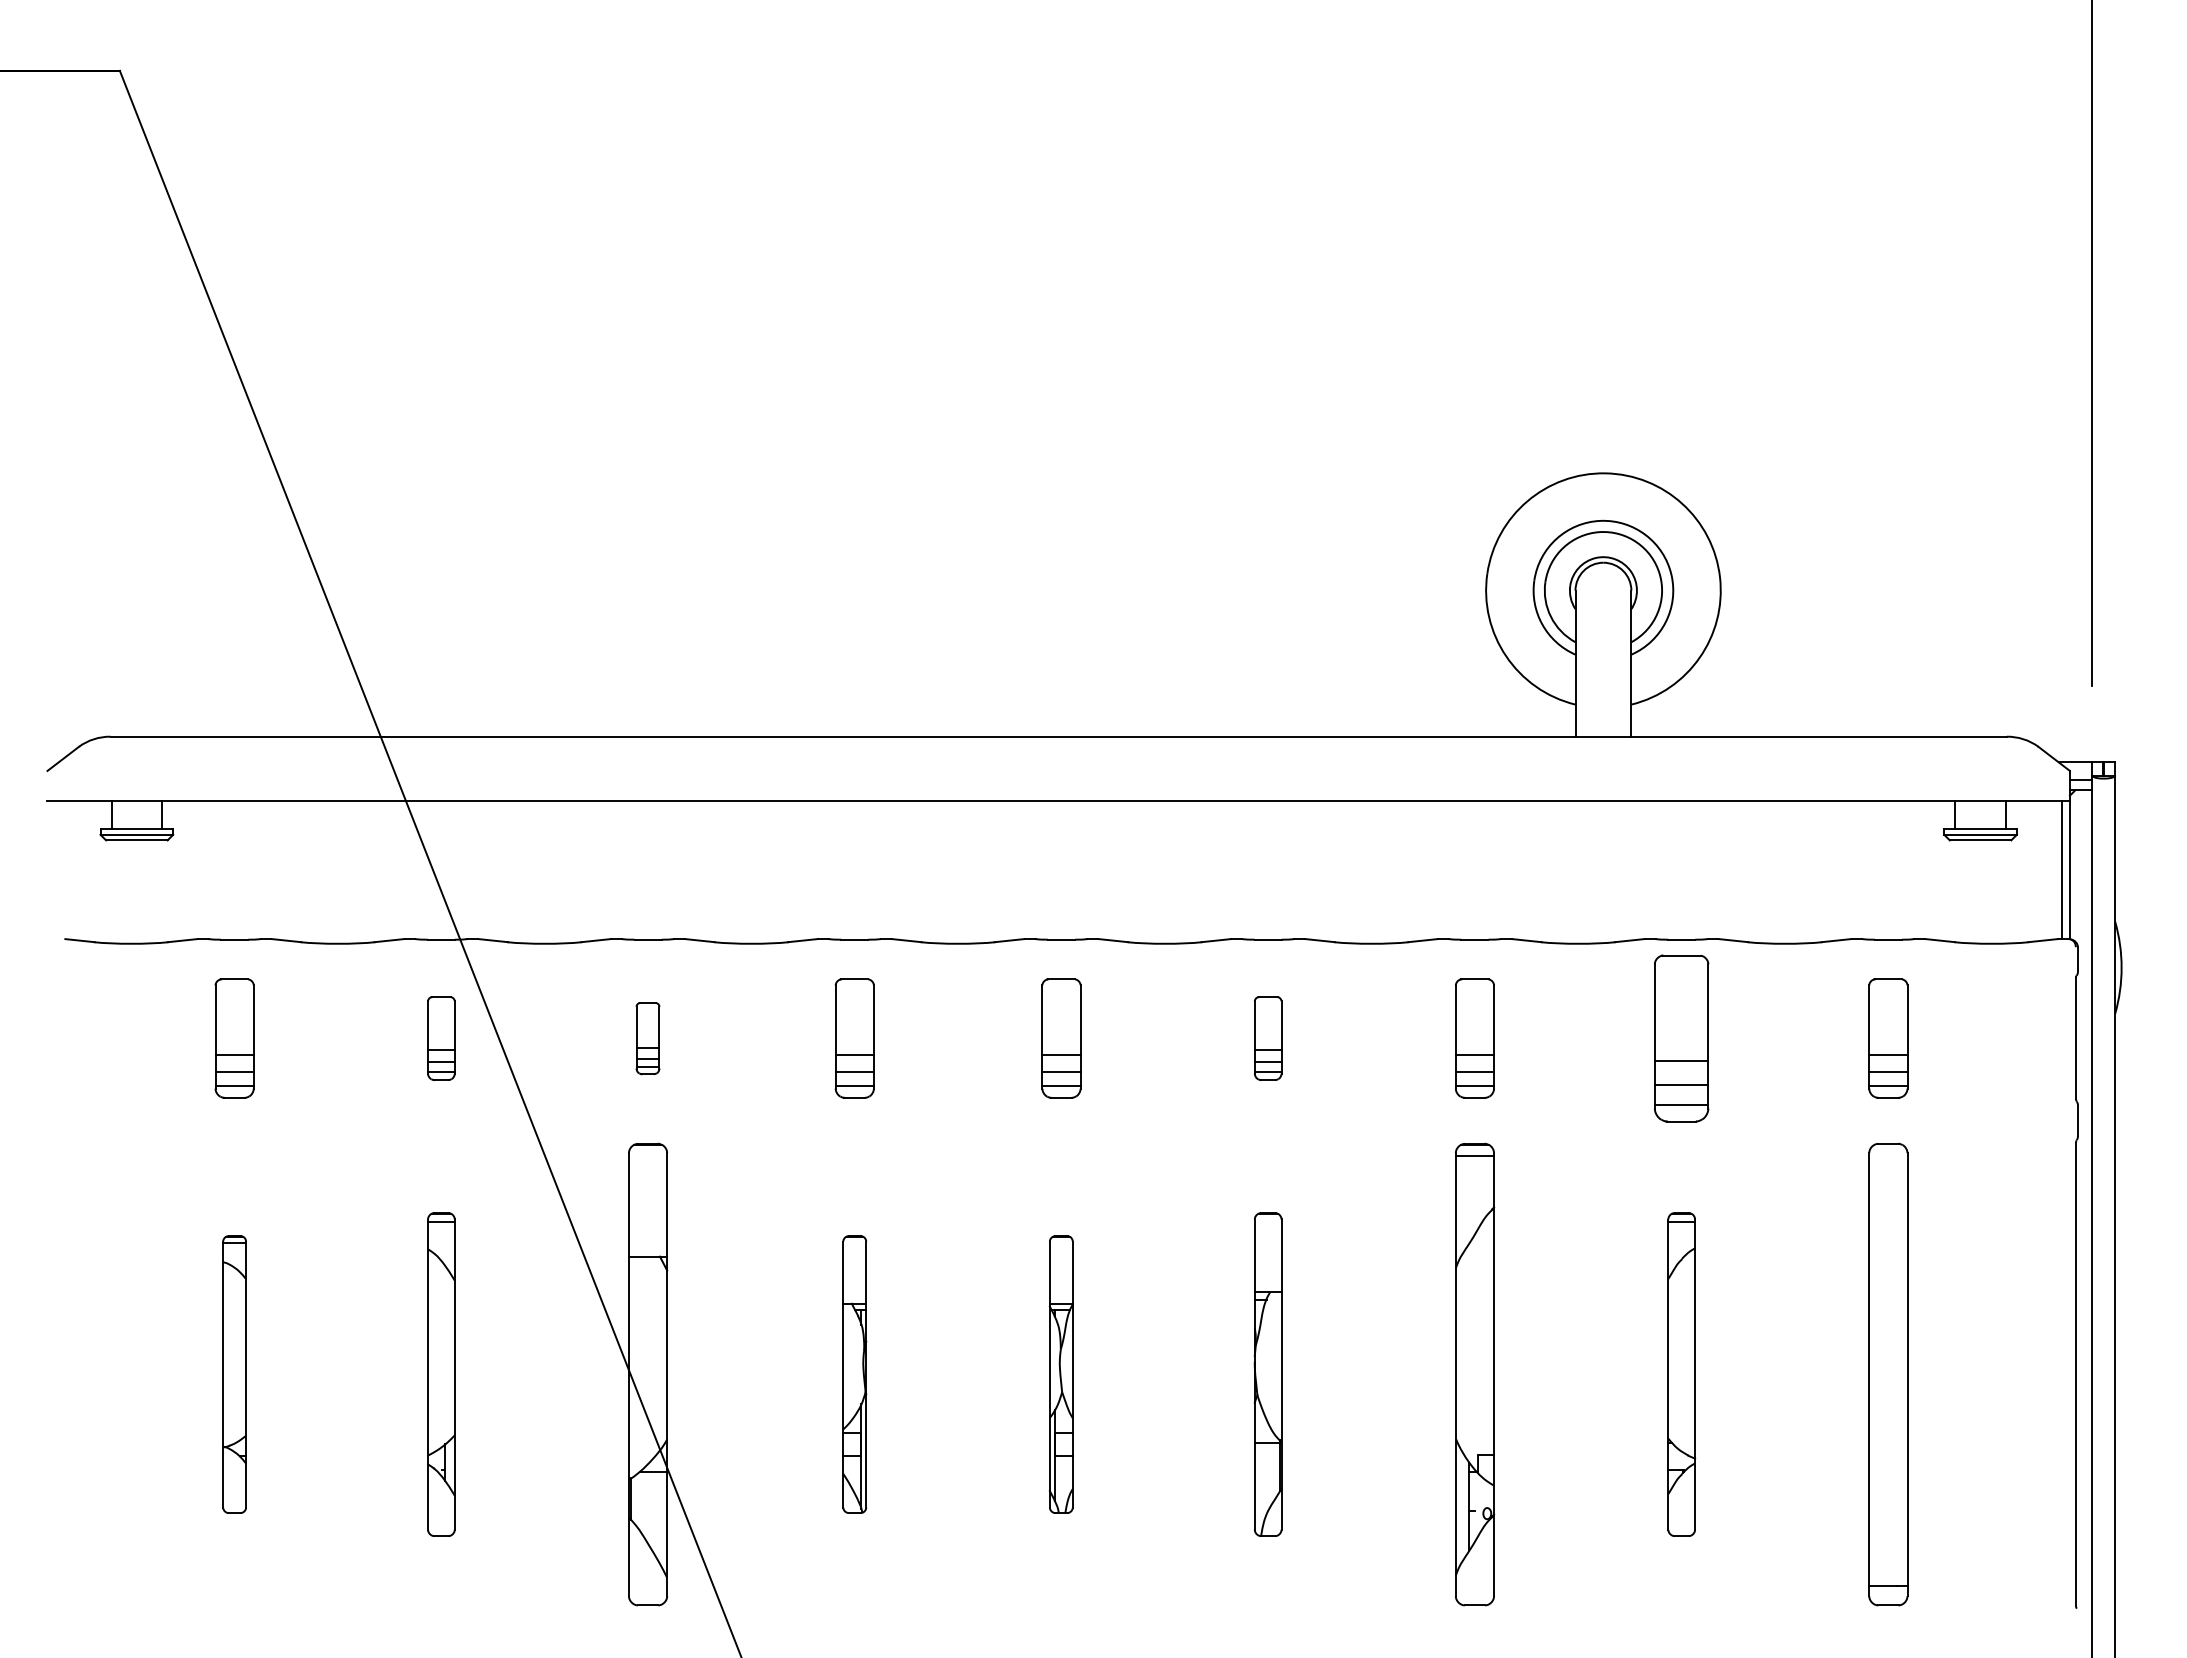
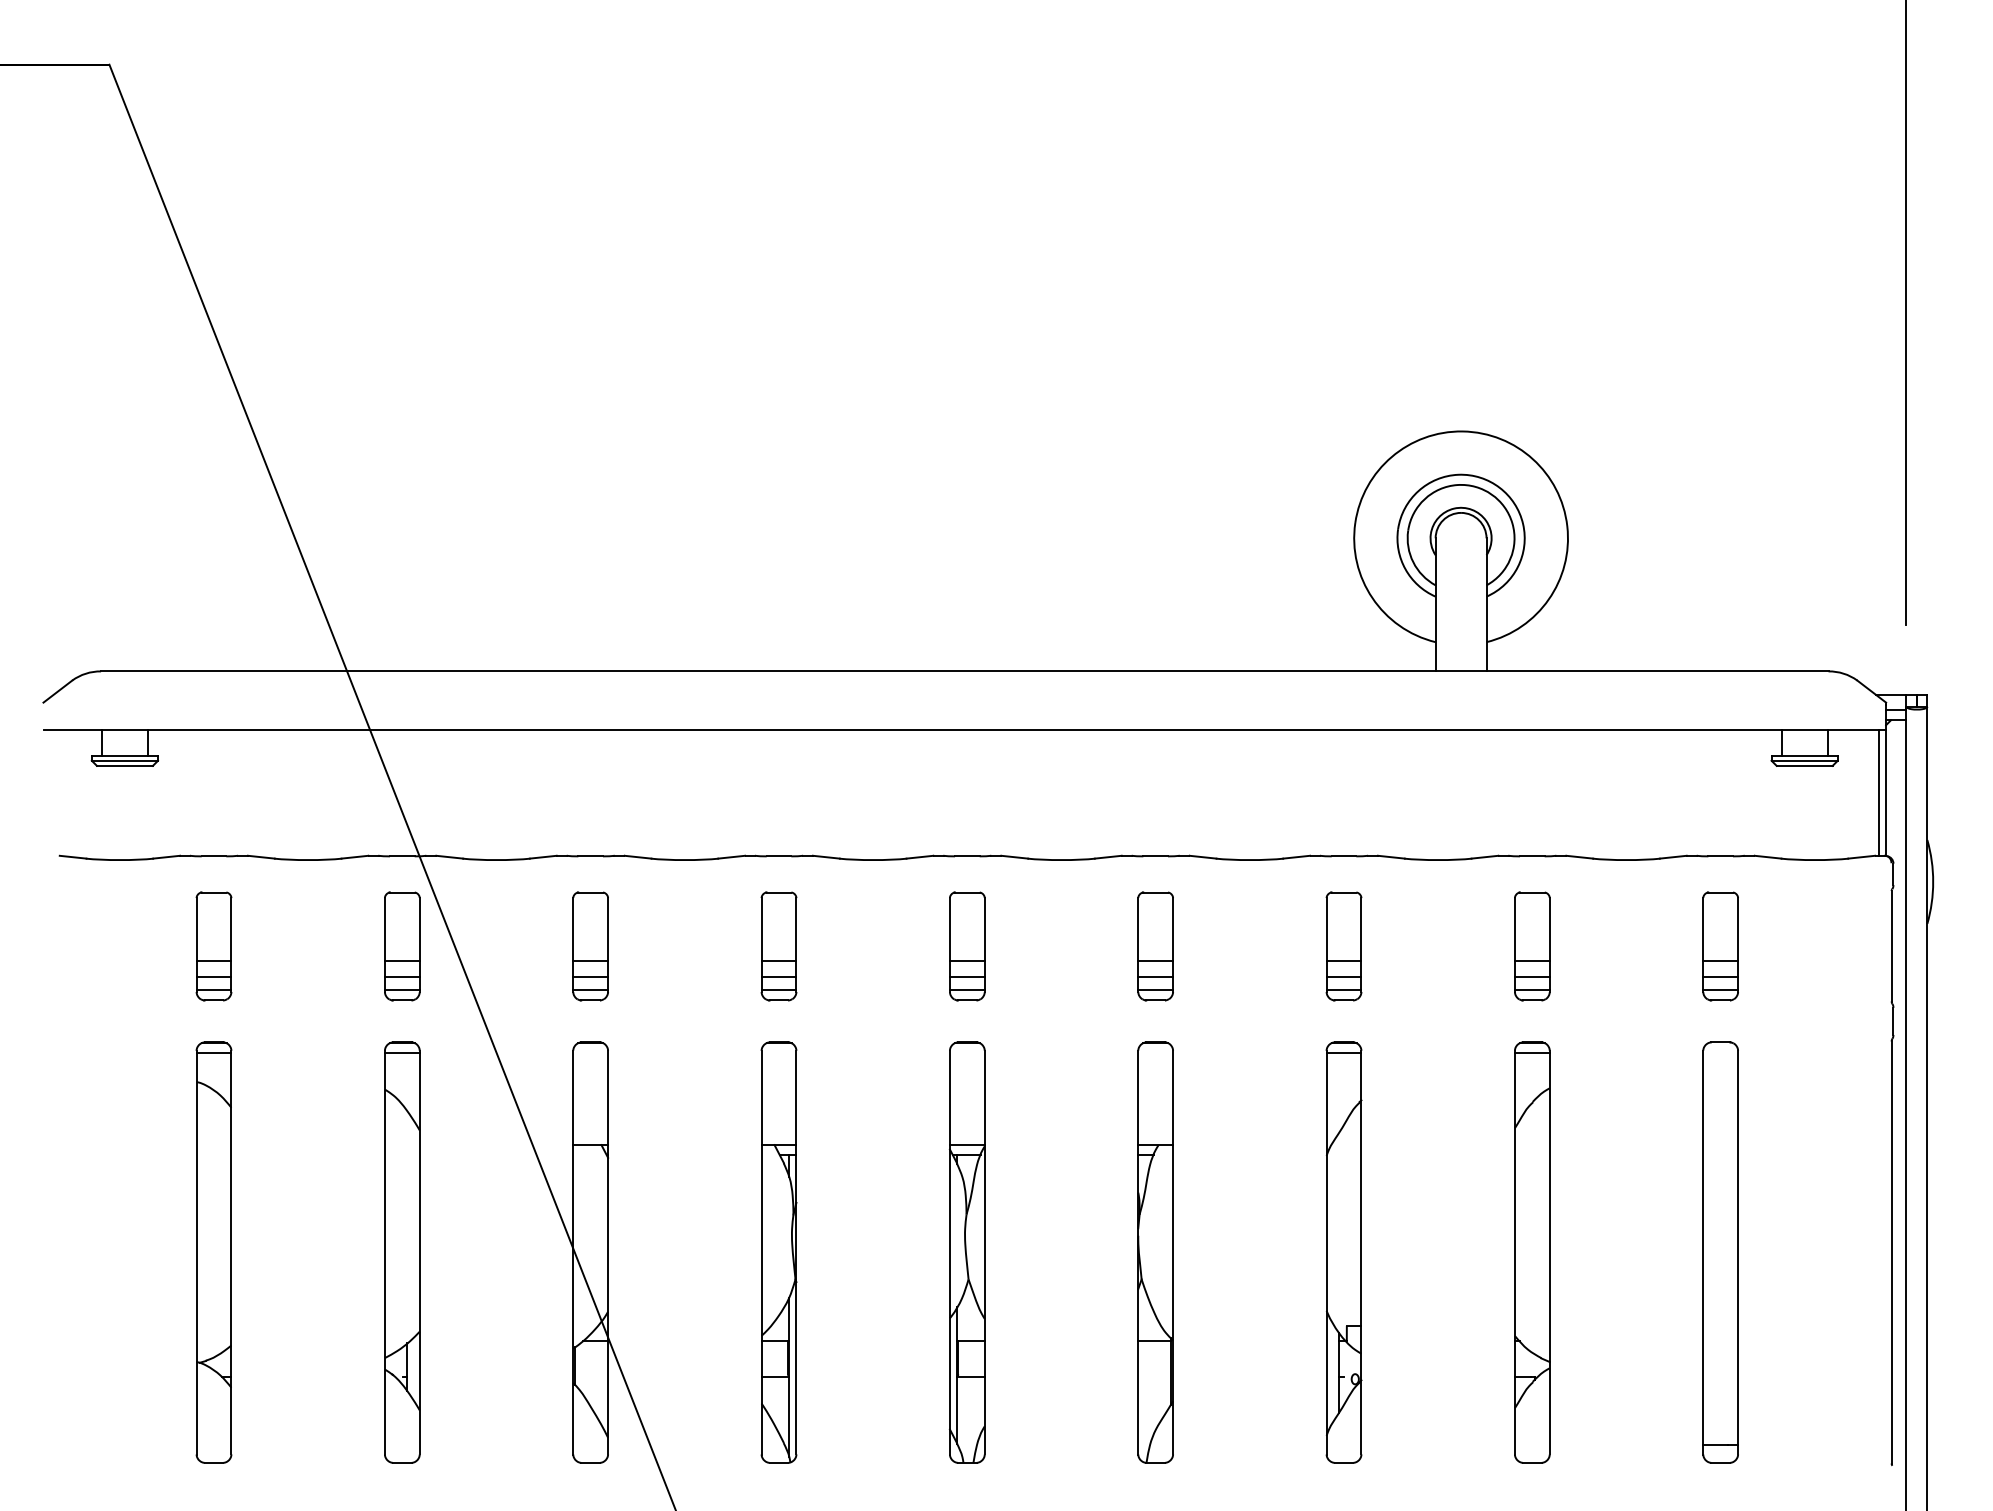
part: (441, 1038) -> (402, 946), size x1.43
part: (647, 1038) -> (590, 946), size x1.67
part: (1268, 1038) -> (1155, 946), size x1.43
part: (1681, 1038) -> (1532, 946), size x0.71
part: (234, 1374) -> (213, 1252), size x1.67
part: (441, 1374) -> (402, 1252), size x1.43
part: (854, 1374) -> (778, 1252), size x1.67
part: (1060, 1374) -> (966, 1252), size x1.67
part: (1268, 1374) -> (1155, 1252), size x1.43
part: (1681, 1374) -> (1532, 1252), size x1.43

